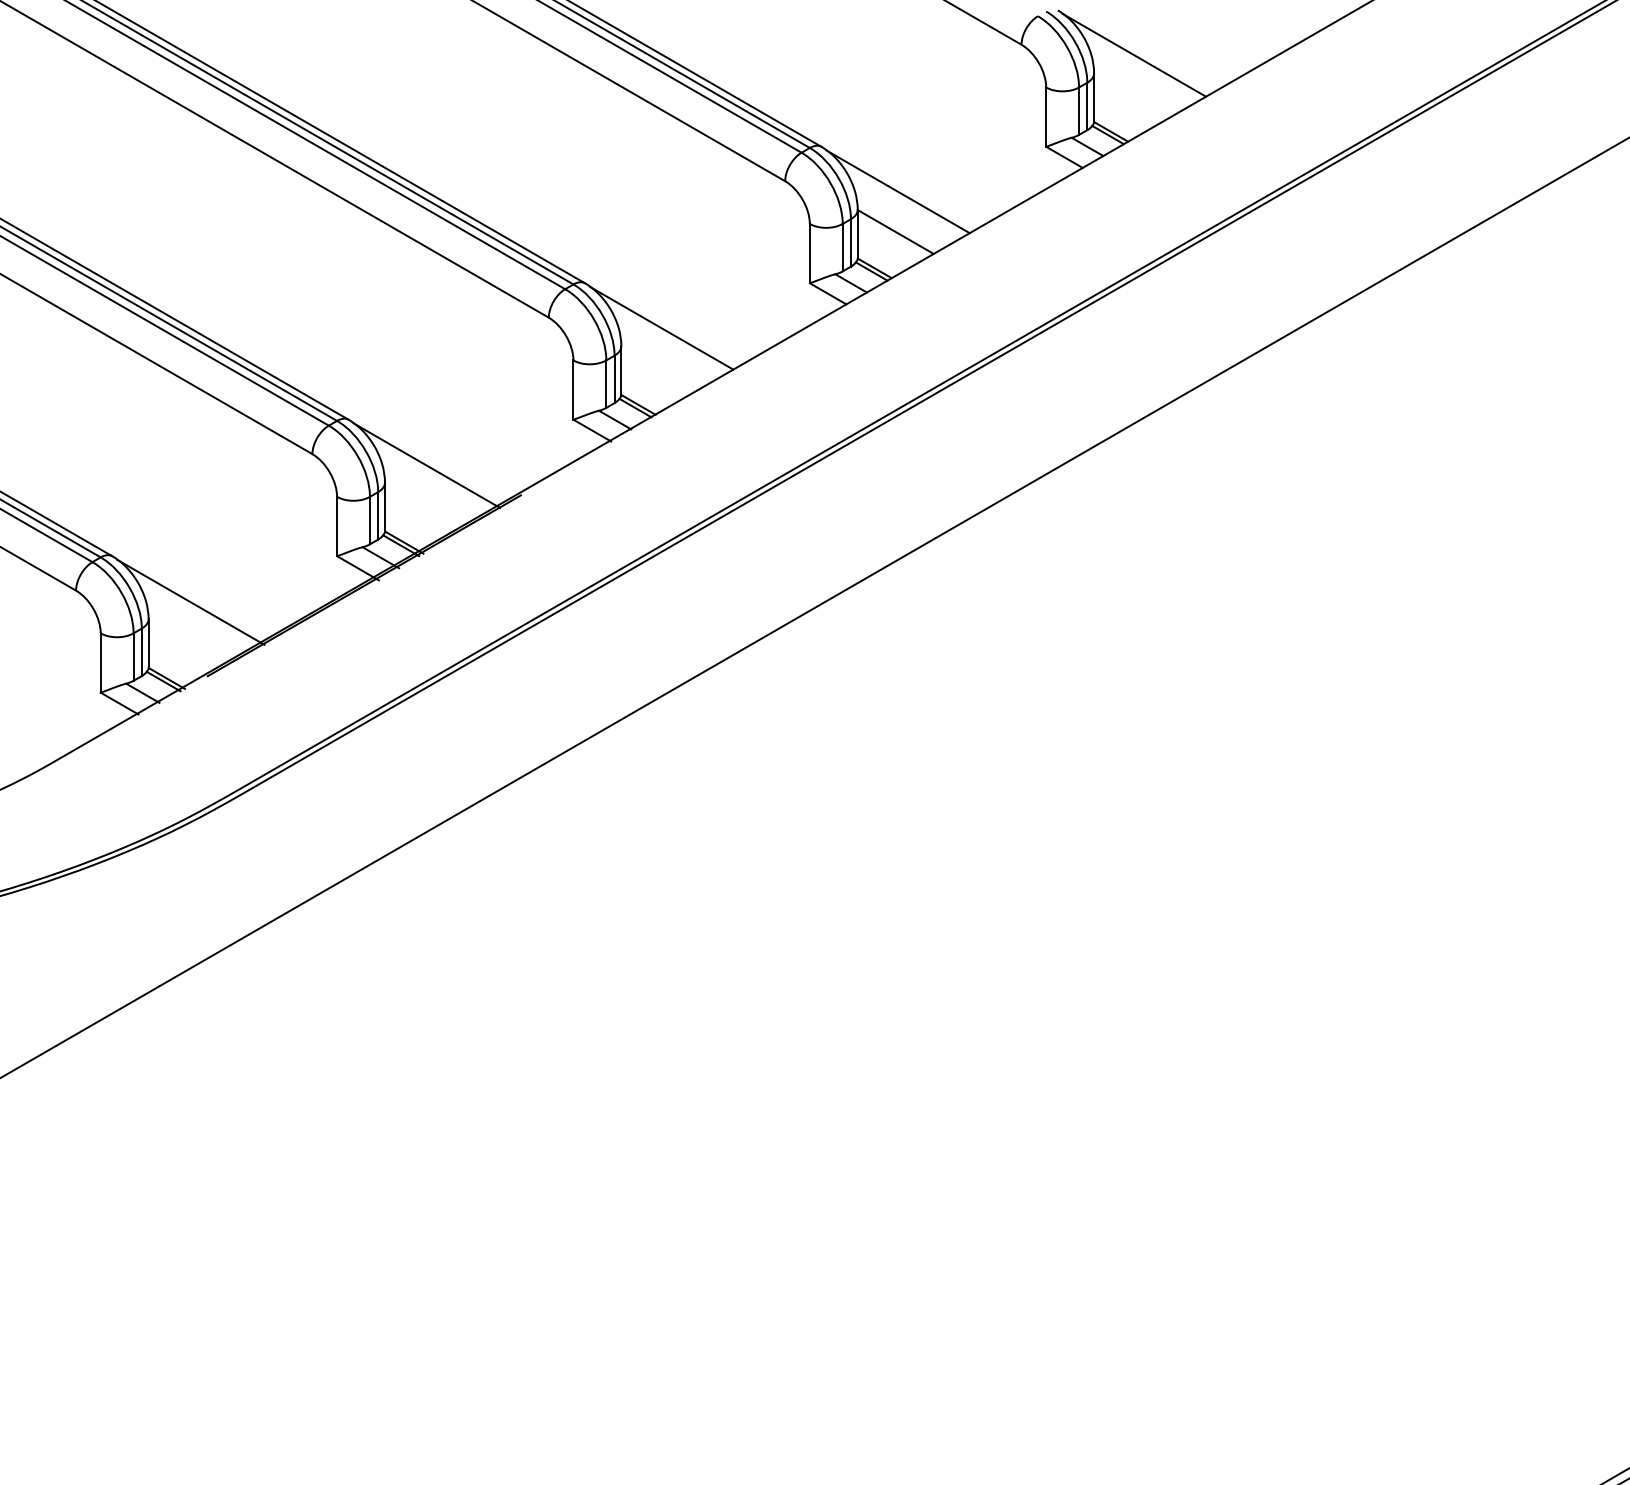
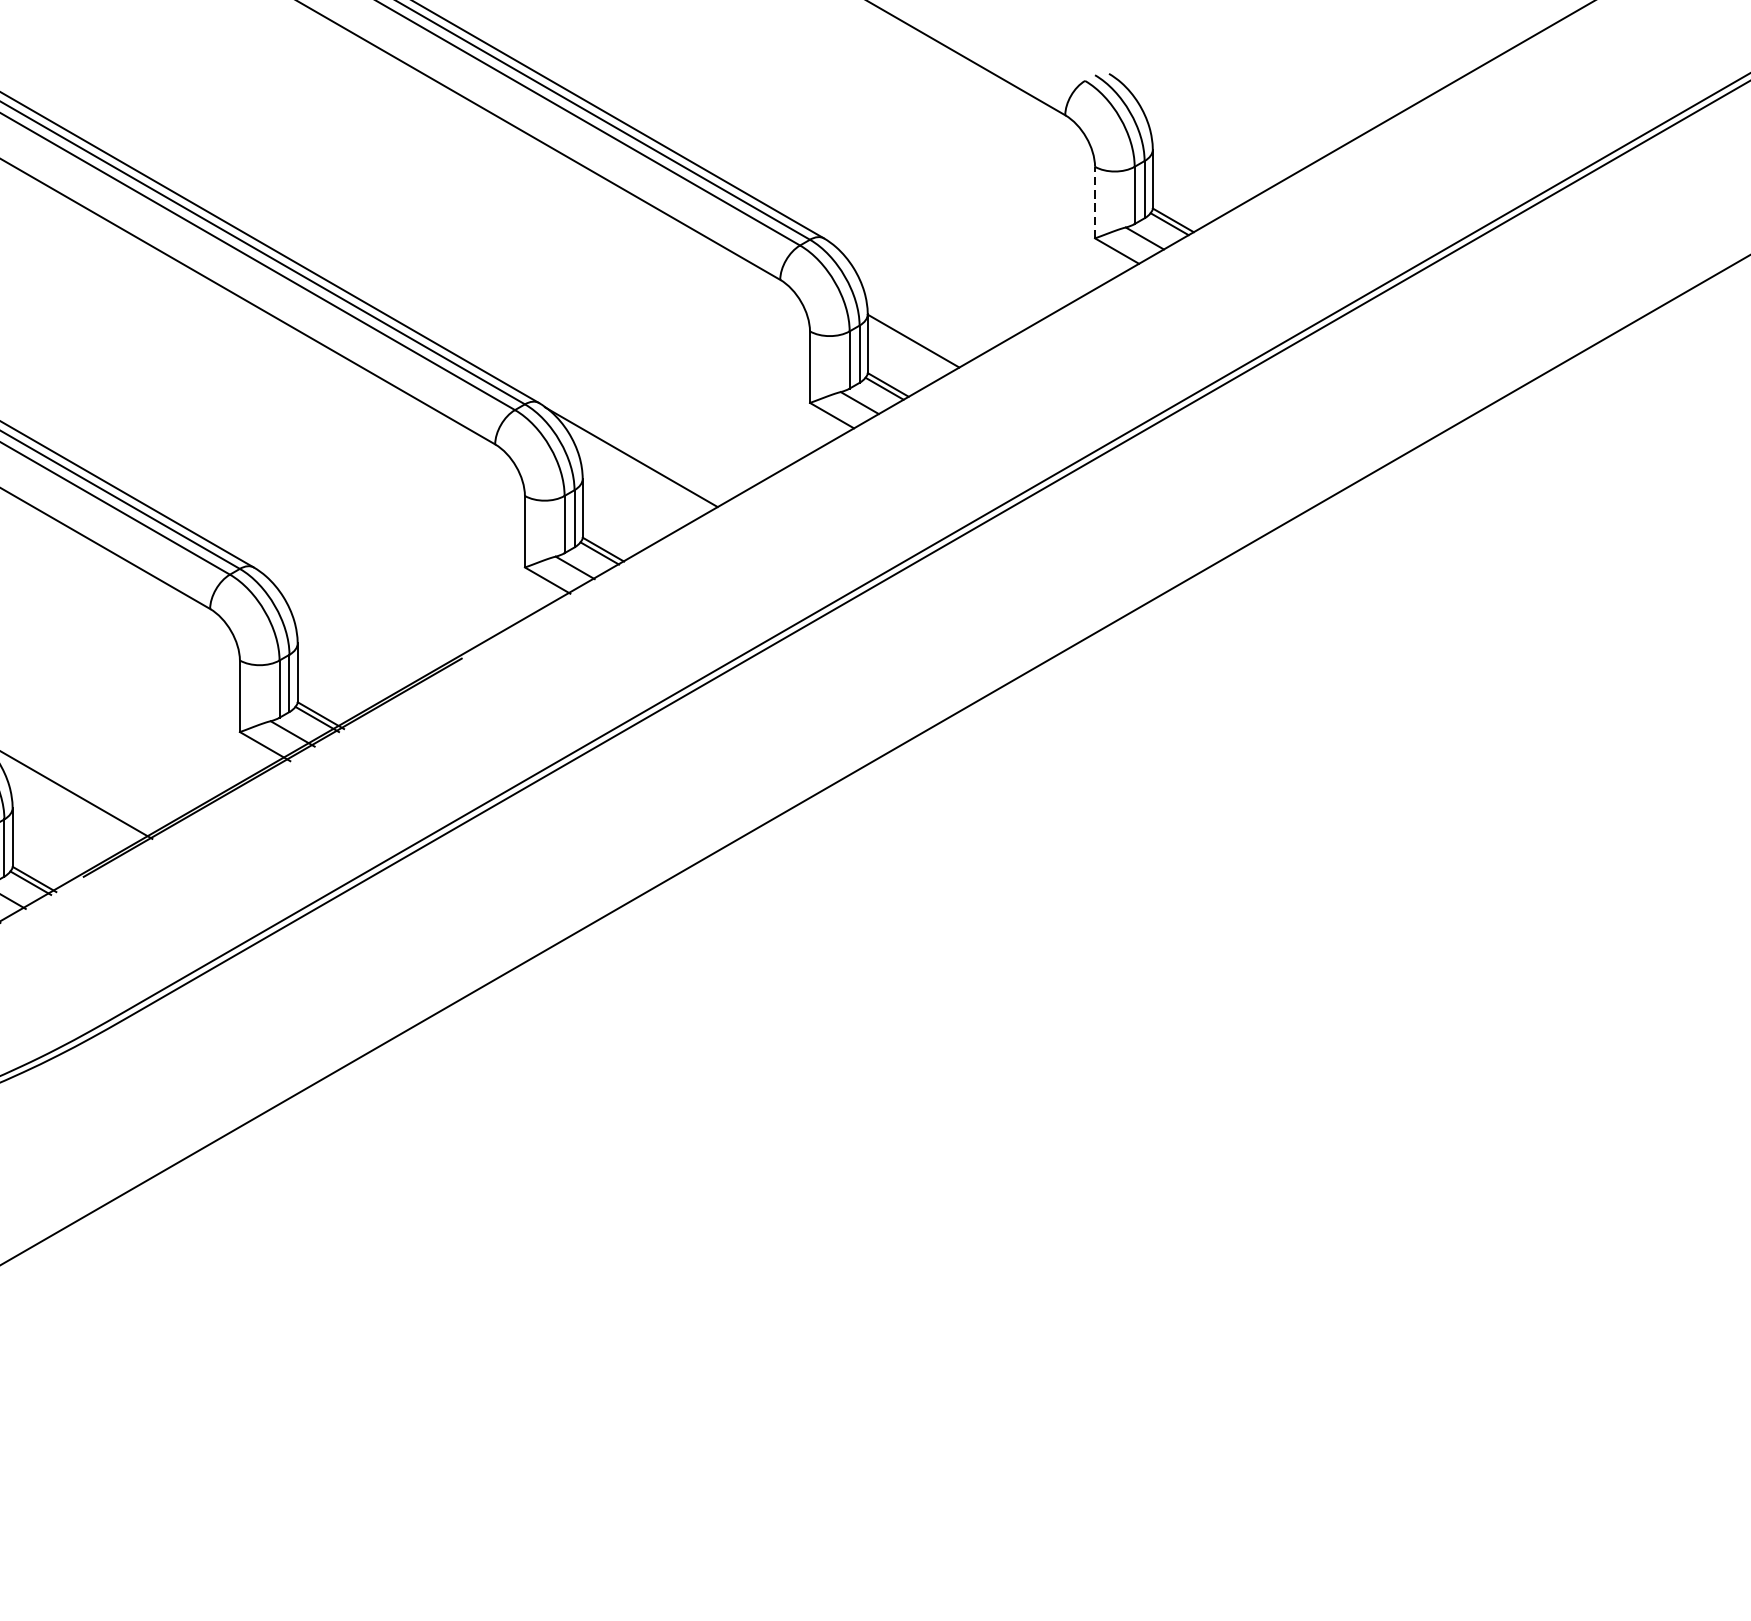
line: (1134, 54) -> (1201, 127), removed
line: (1046, 117) -> (1095, 203), solid -> dashed
line: (897, 191) -> (915, 292), removed
line: (426, 465) -> (347, 622), removed

